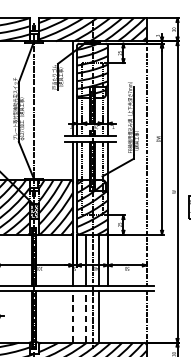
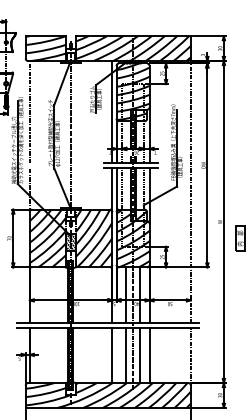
line: (73, 316) -> (112, 355), dashed -> solid
line: (86, 316) -> (126, 355), dashed -> solid
line: (107, 316) -> (149, 355), added

